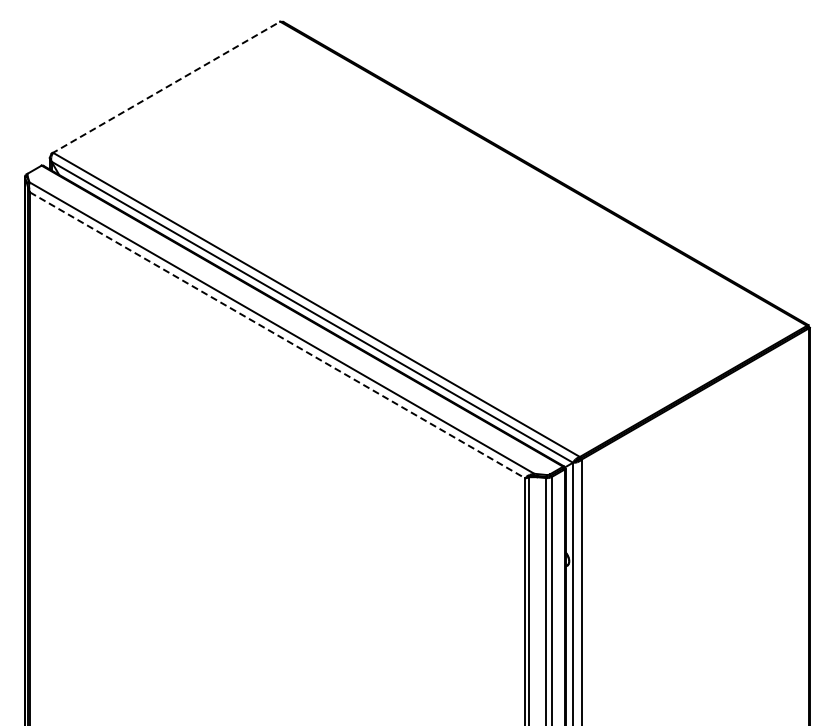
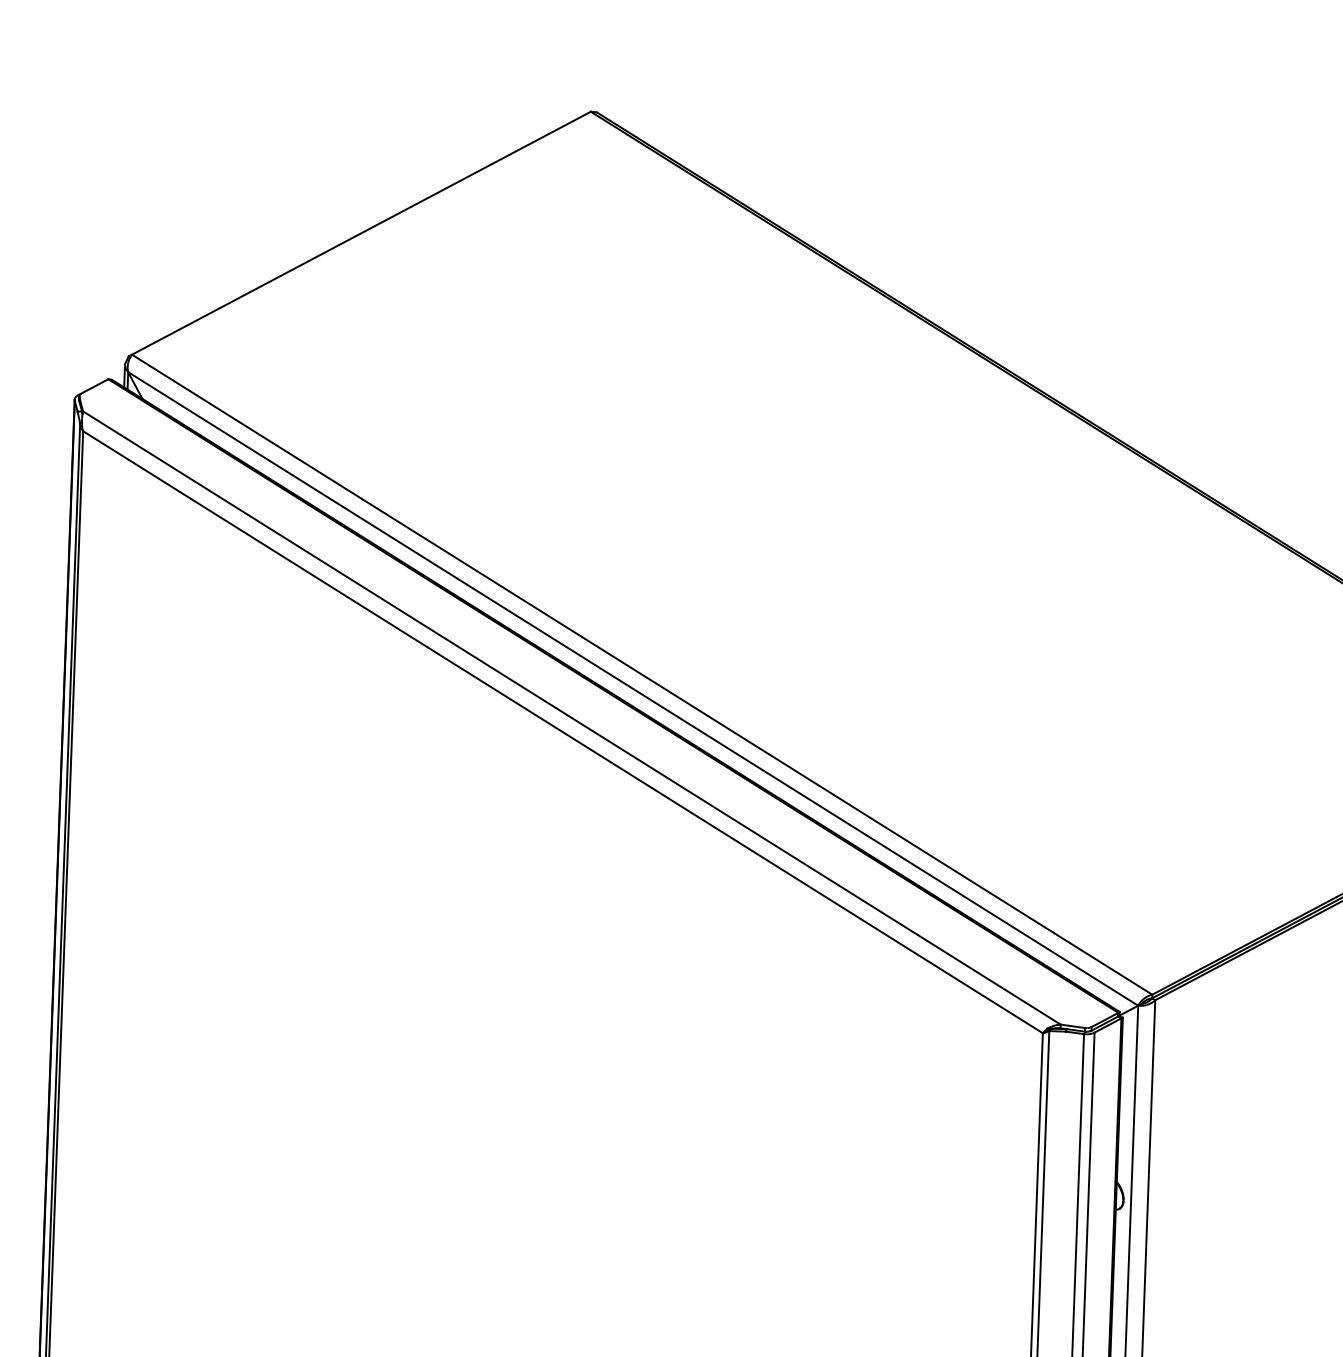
line: (166, 87) -> (361, 233), dashed -> solid
line: (278, 335) -> (564, 732), dashed -> solid

